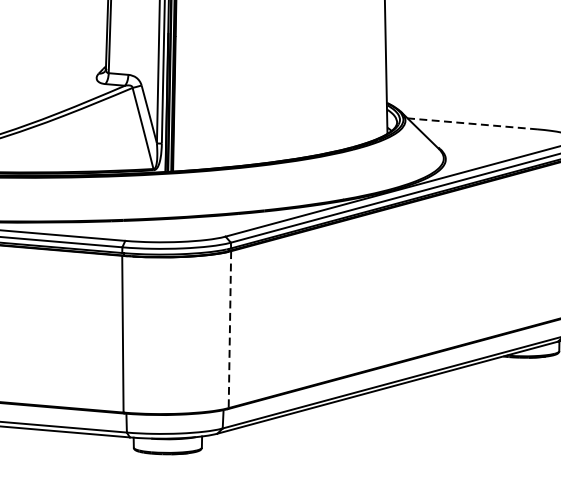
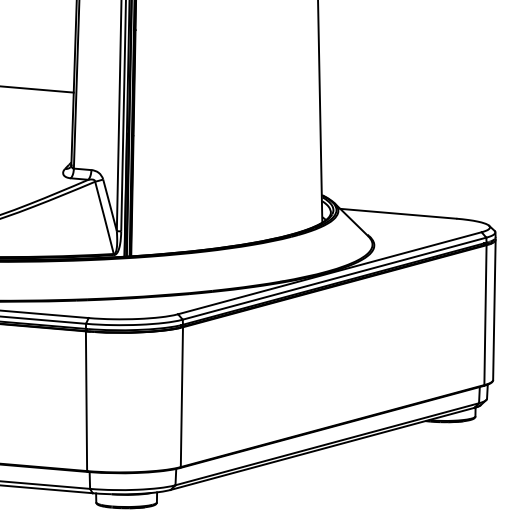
line: (471, 123) -> (397, 213), dashed -> solid
line: (229, 330) -> (181, 397), dashed -> solid

